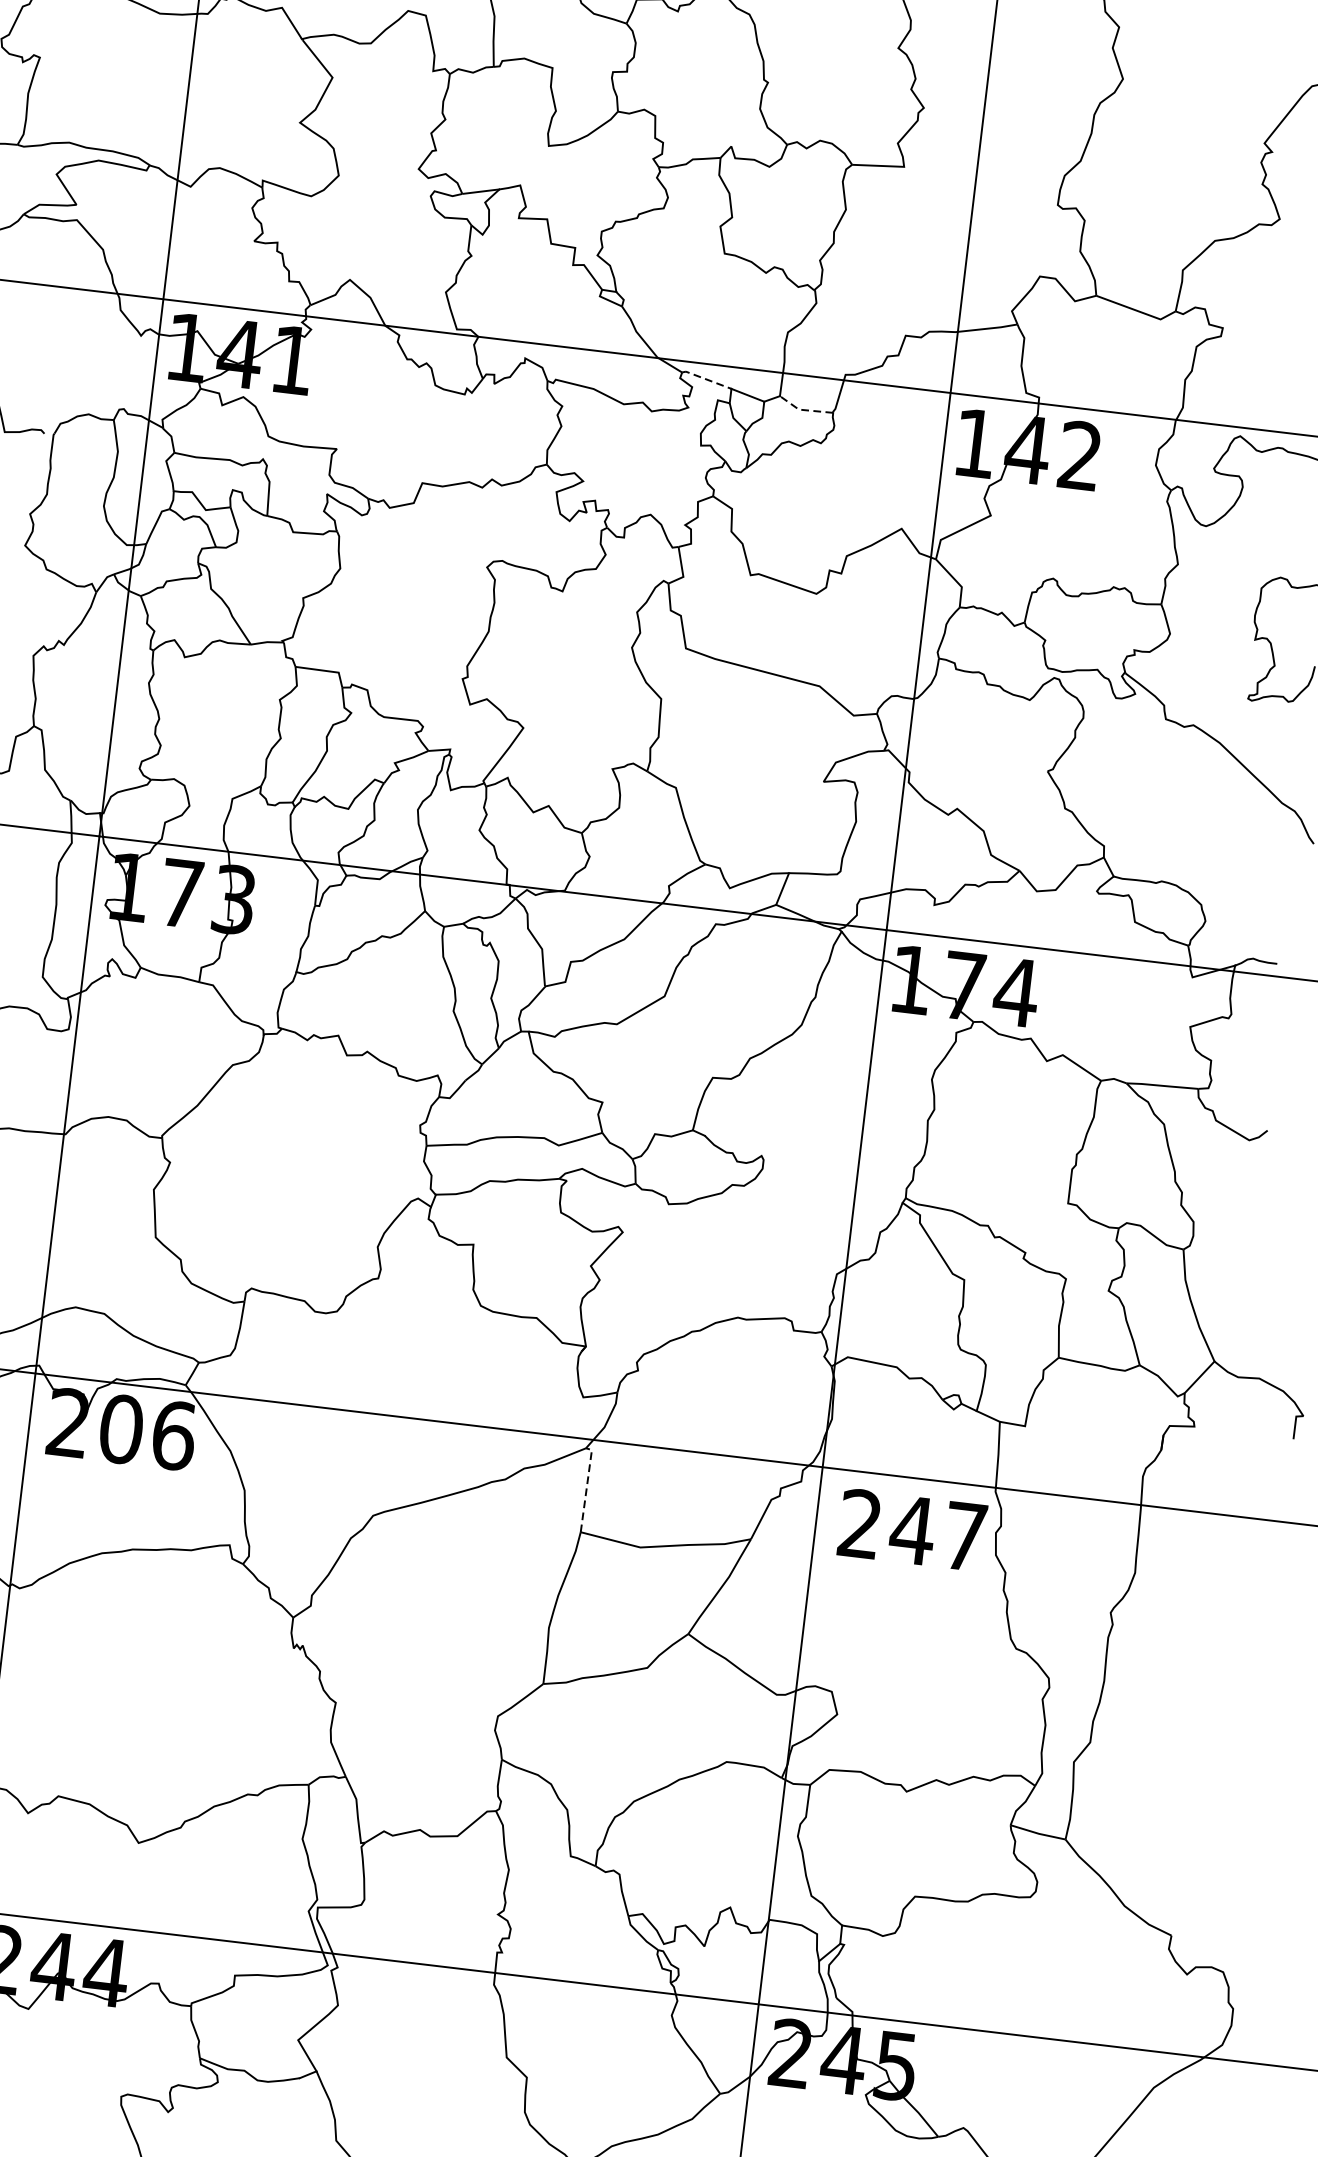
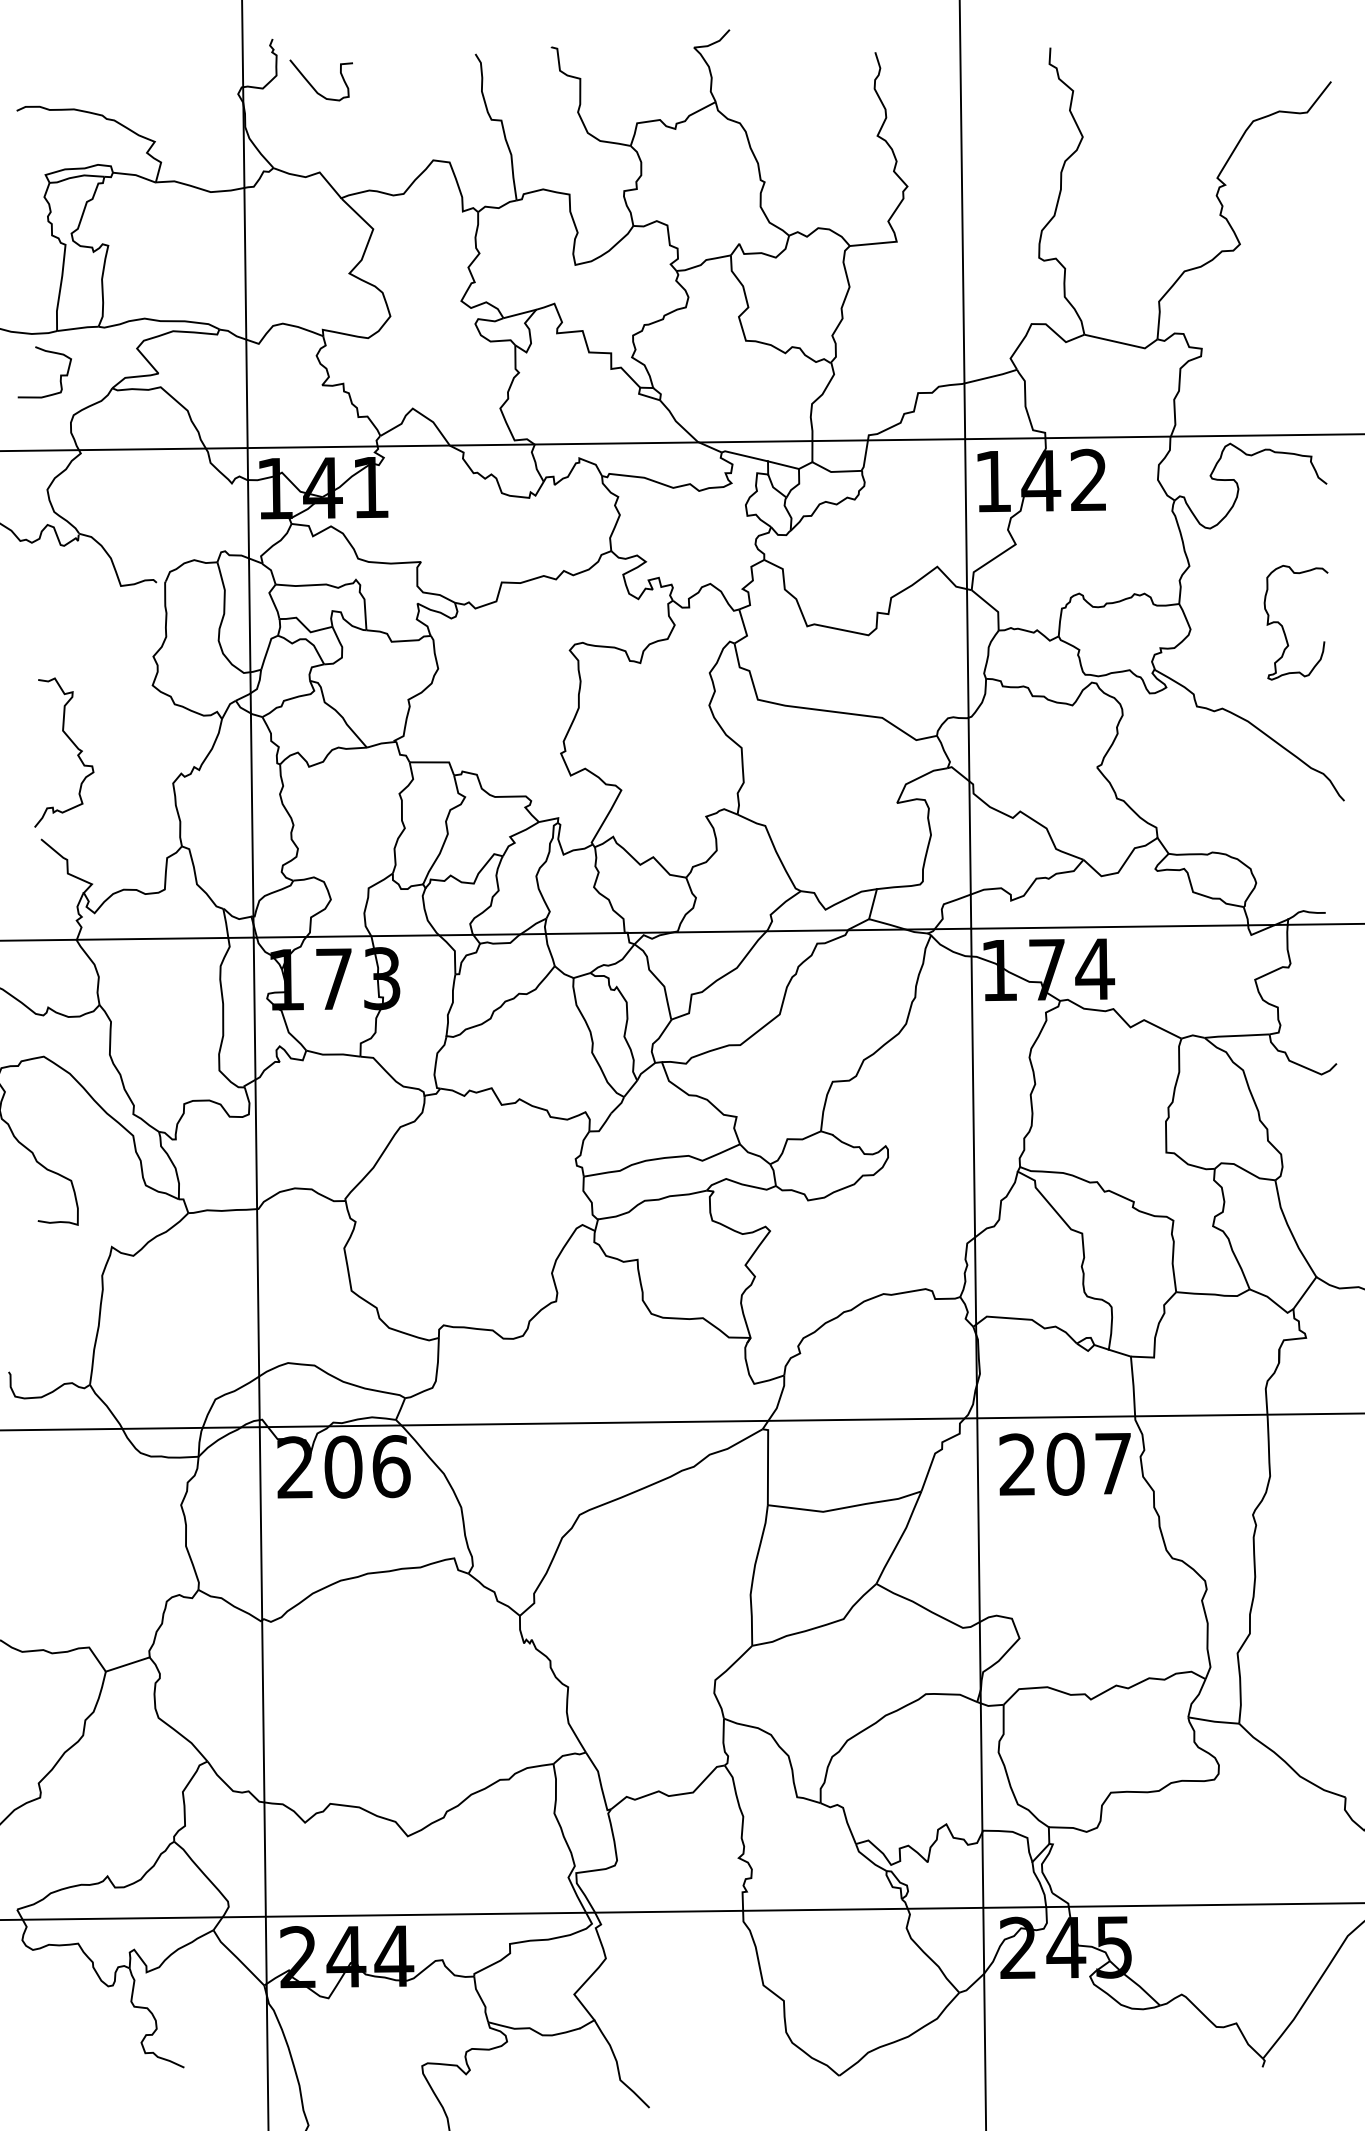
line: (706, 379) -> (744, 455), dashed -> solid
line: (802, 409) -> (834, 471), dashed -> solid
line: (587, 1486) -> (768, 1463), dashed -> solid
text: (912, 1529) -> (1065, 1463), 247 -> 207

